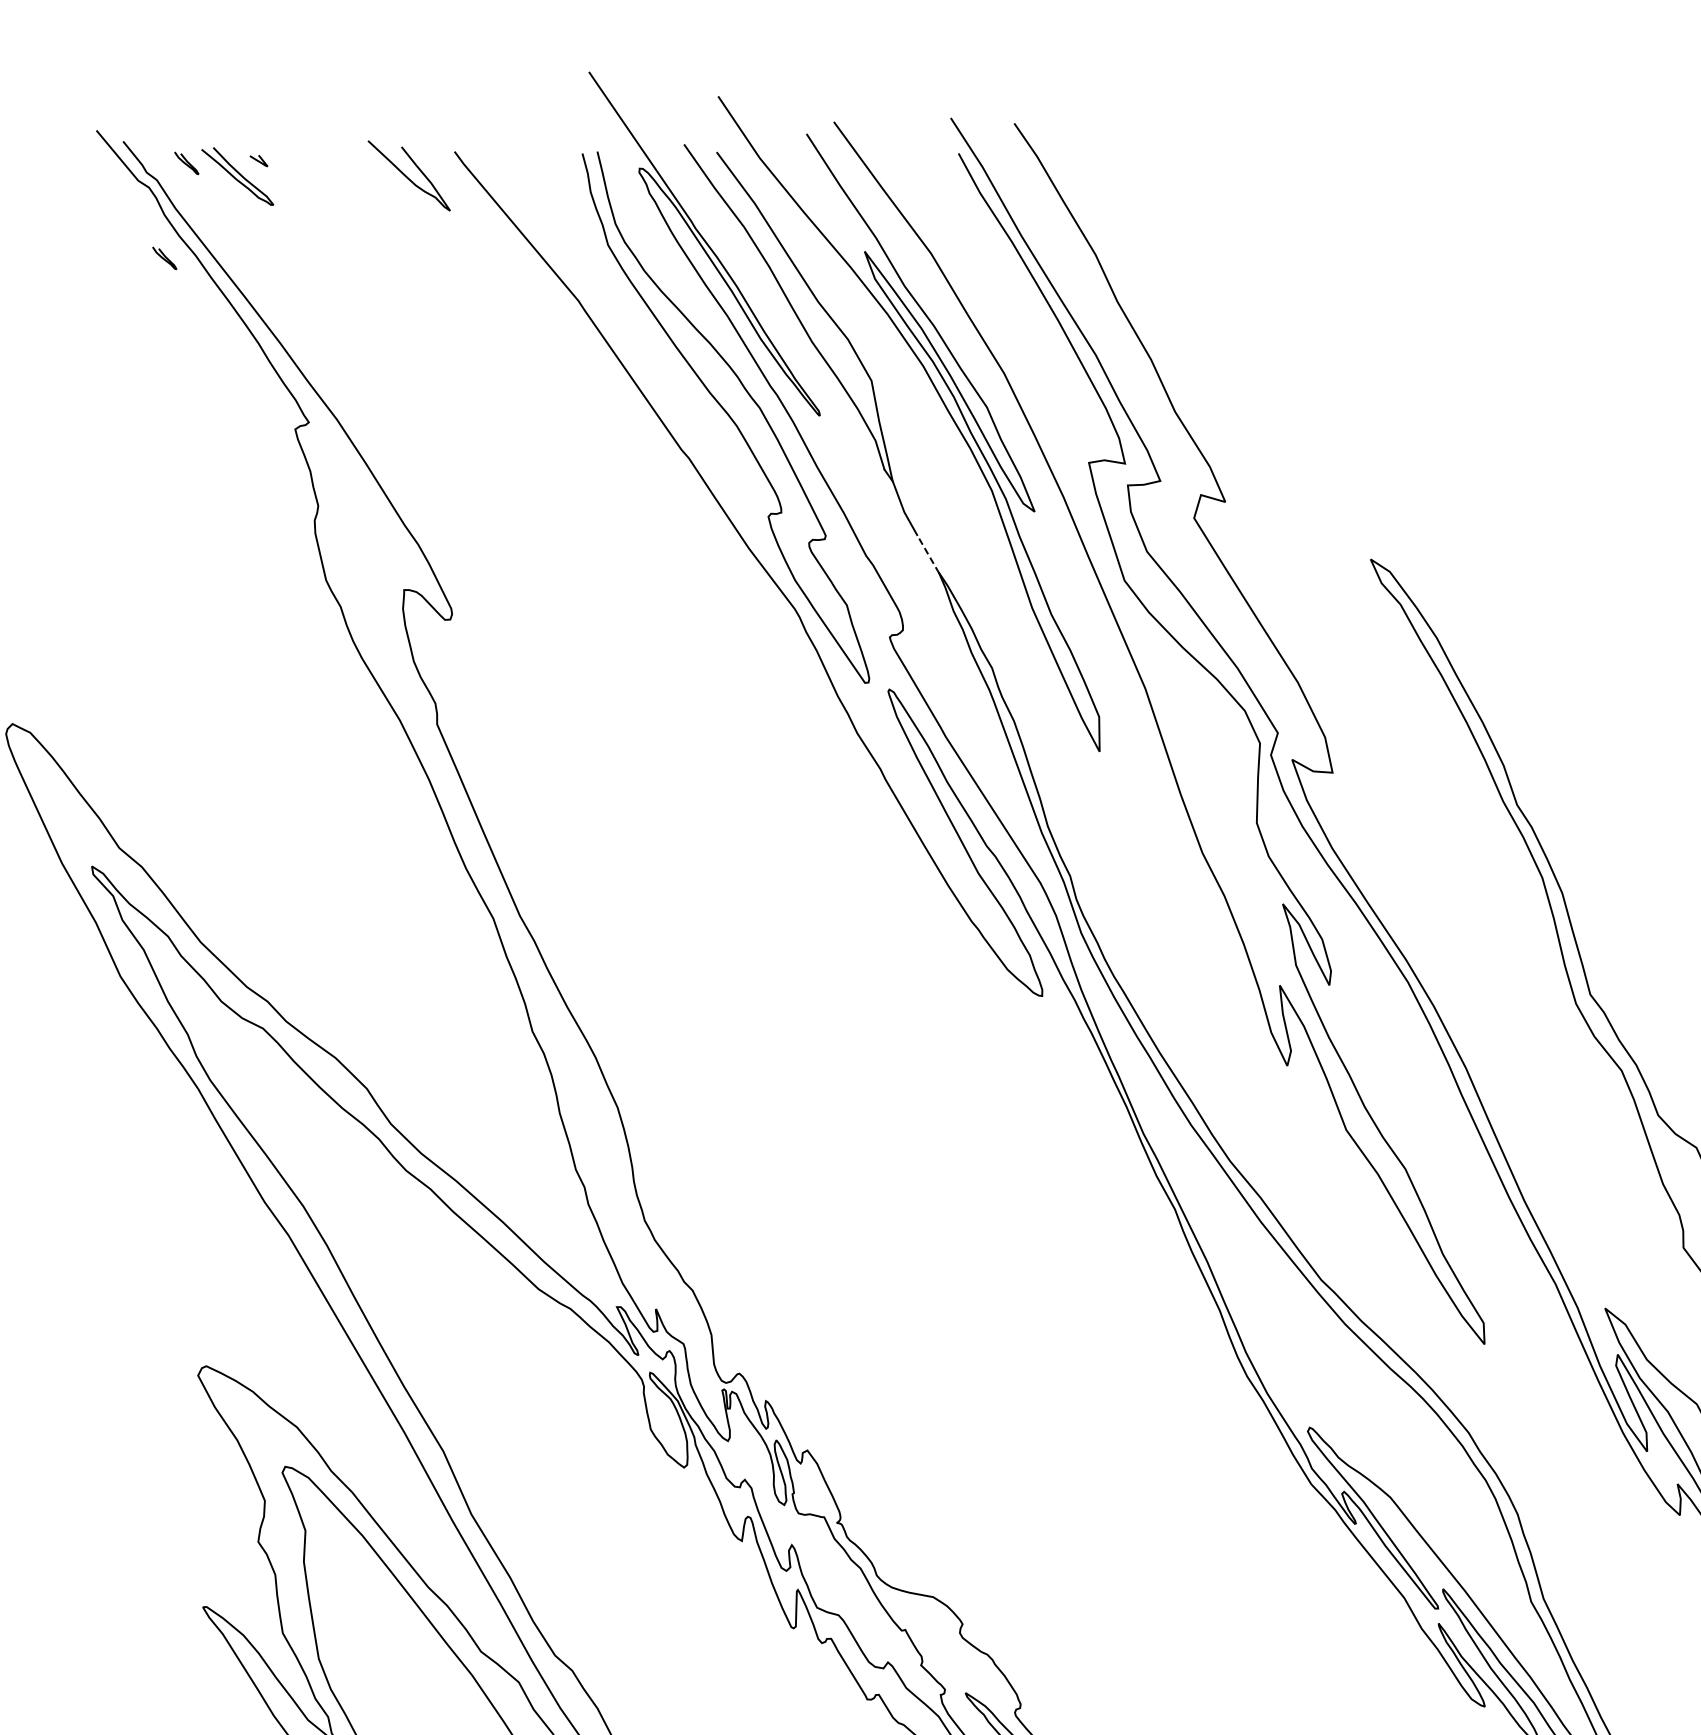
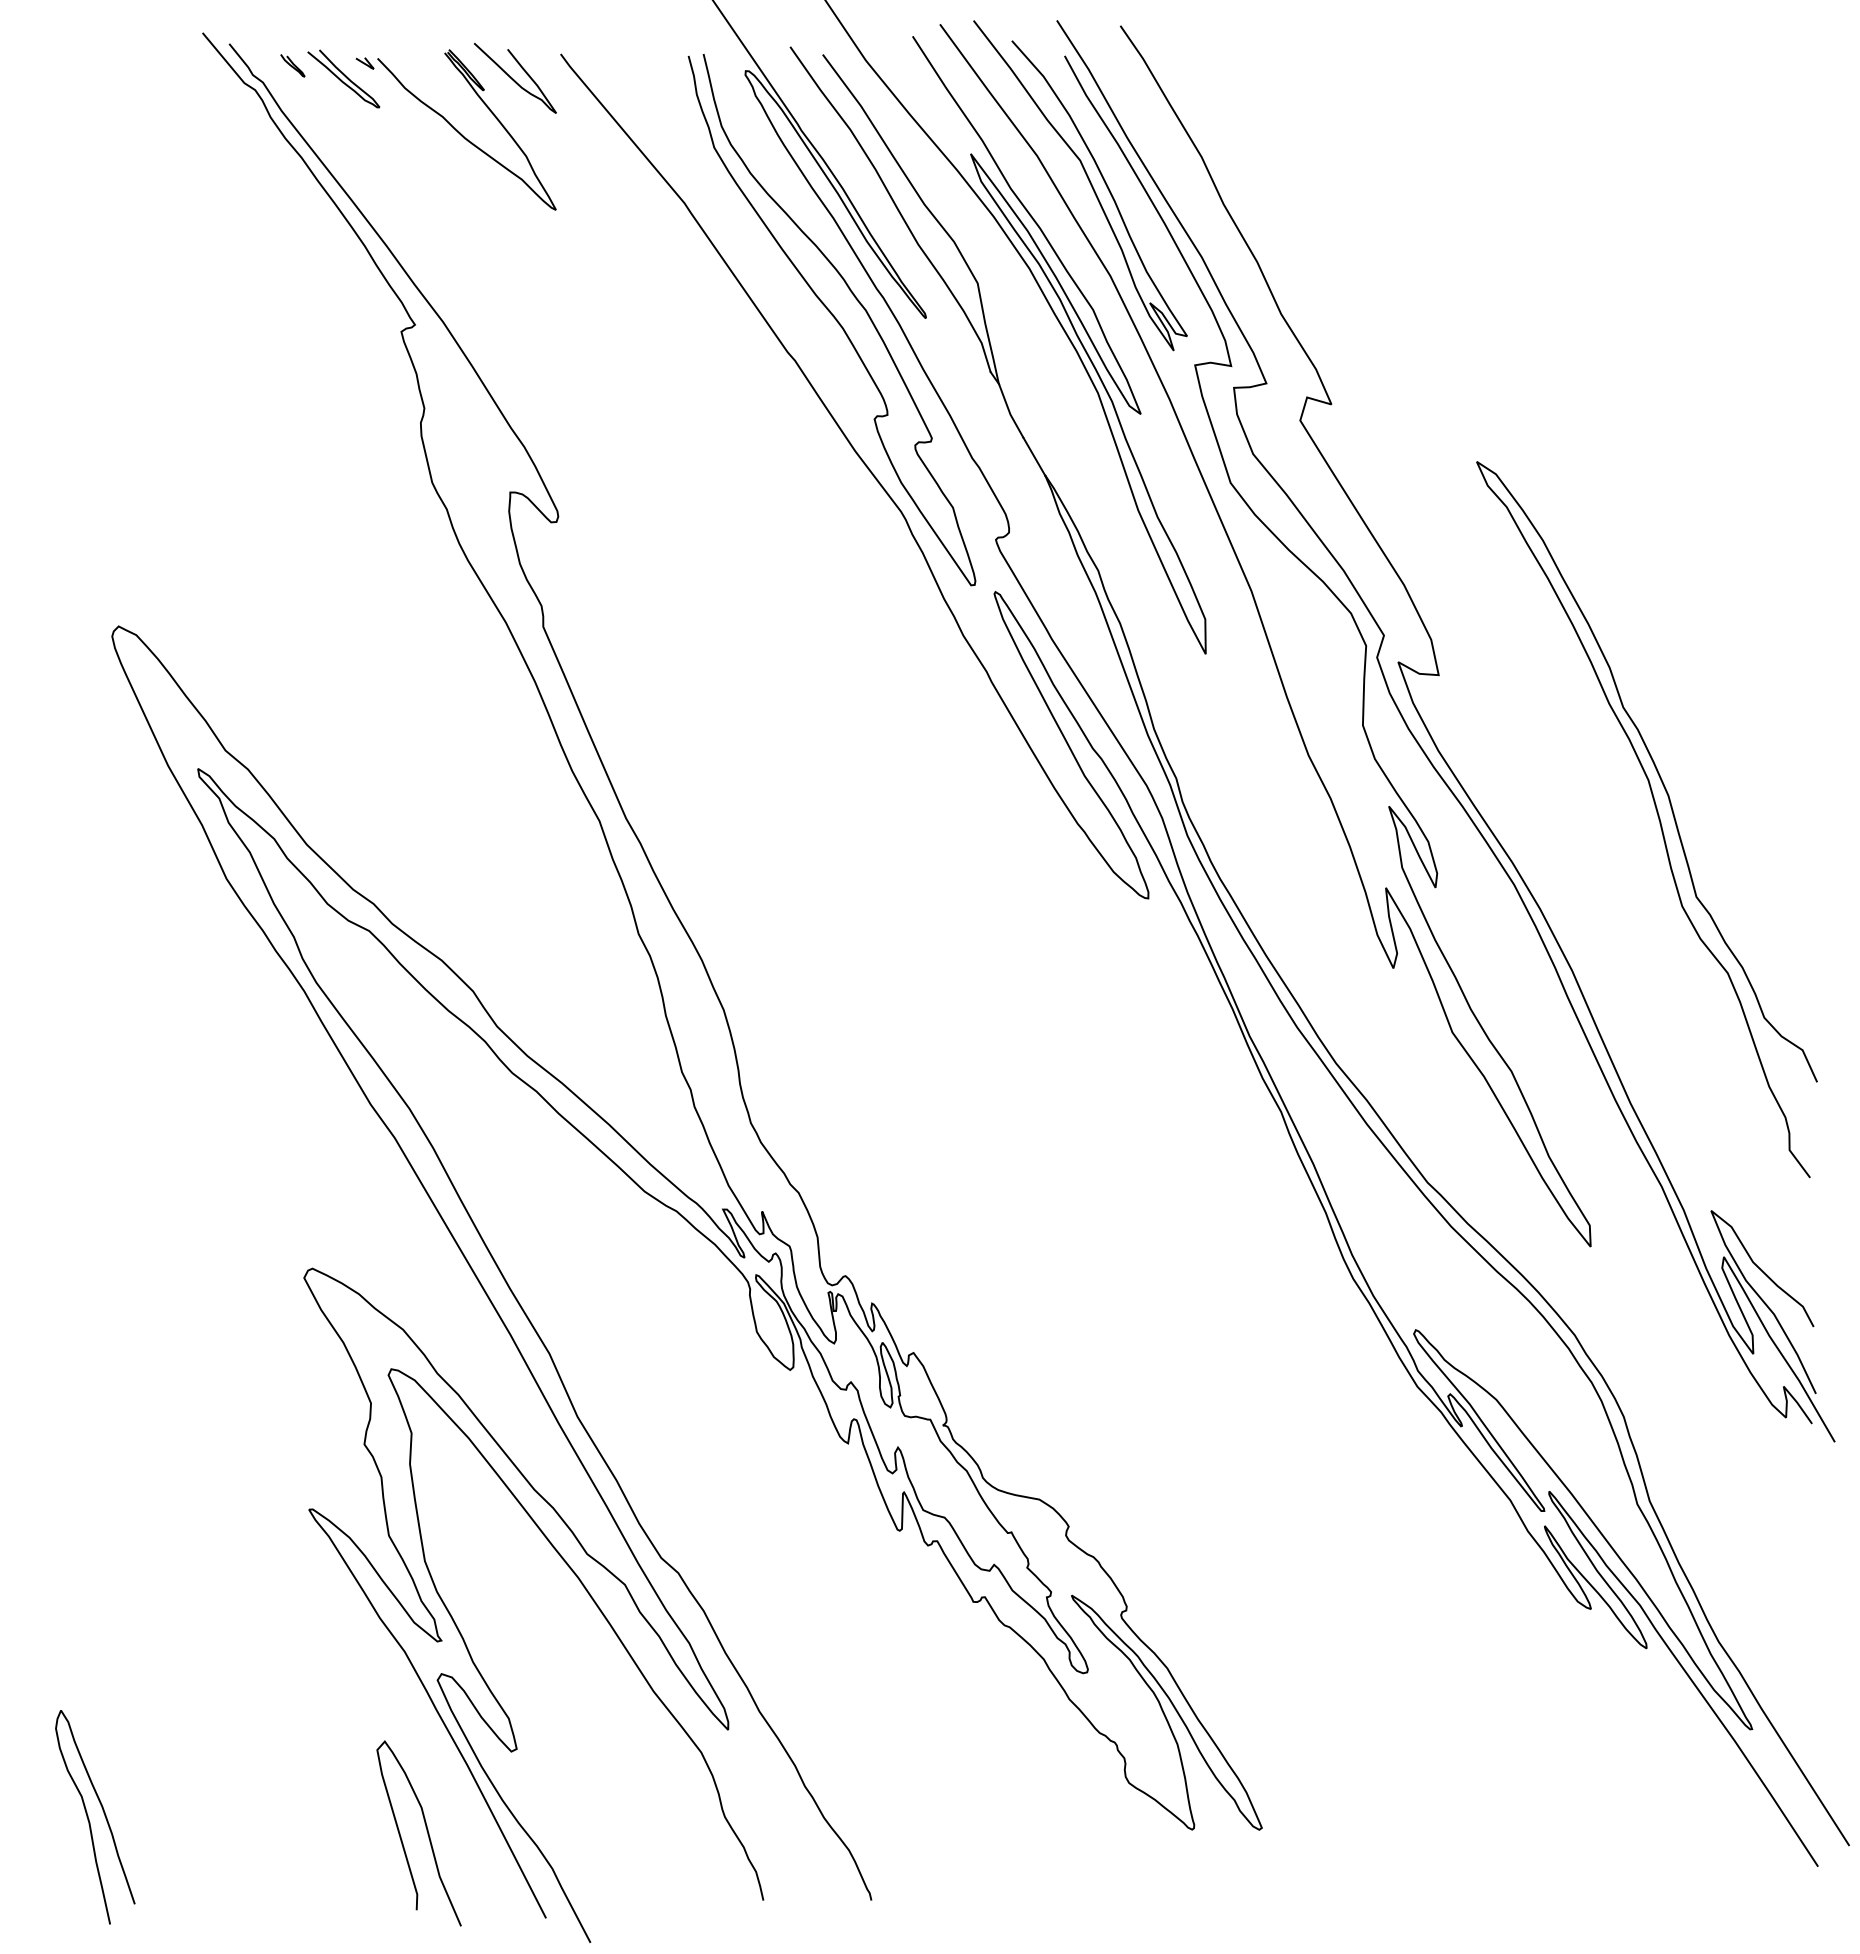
part: (355, 231) -> (461, 133), added
curve: (164, 258) -> (270, 160), removed
curve: (982, 279) -> (1088, 181), added
line: (928, 554) -> (1034, 456), dashed -> solid

